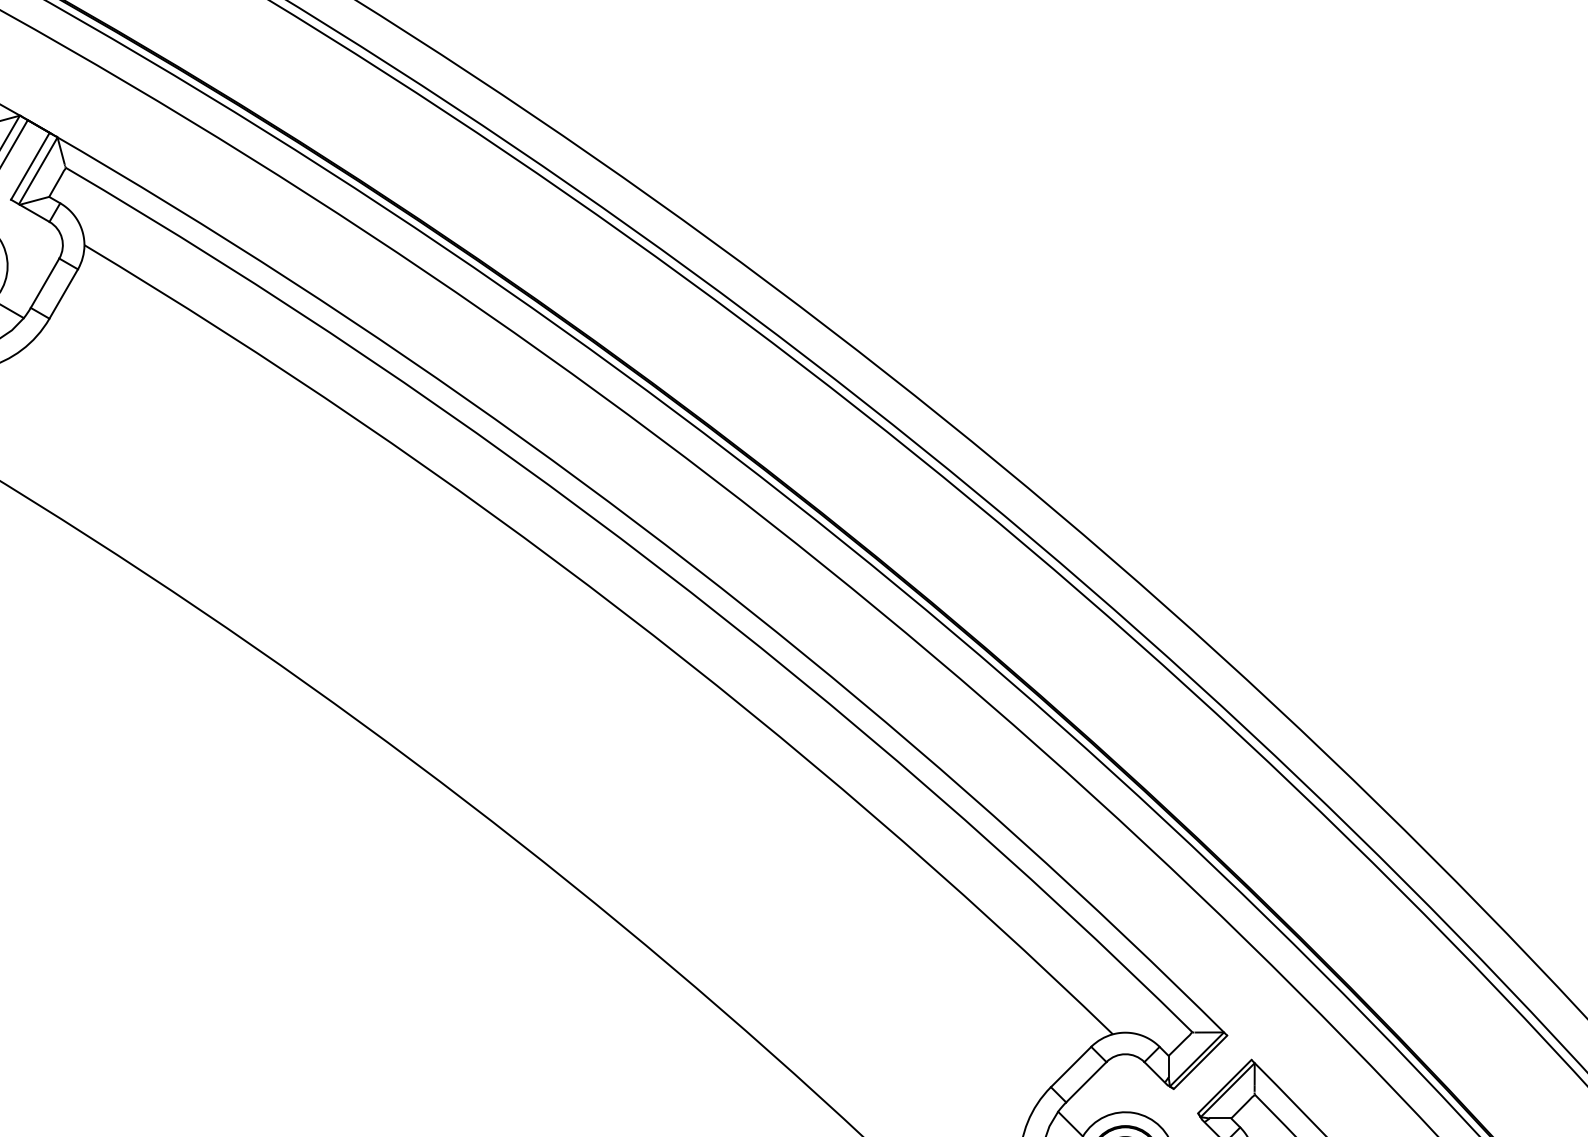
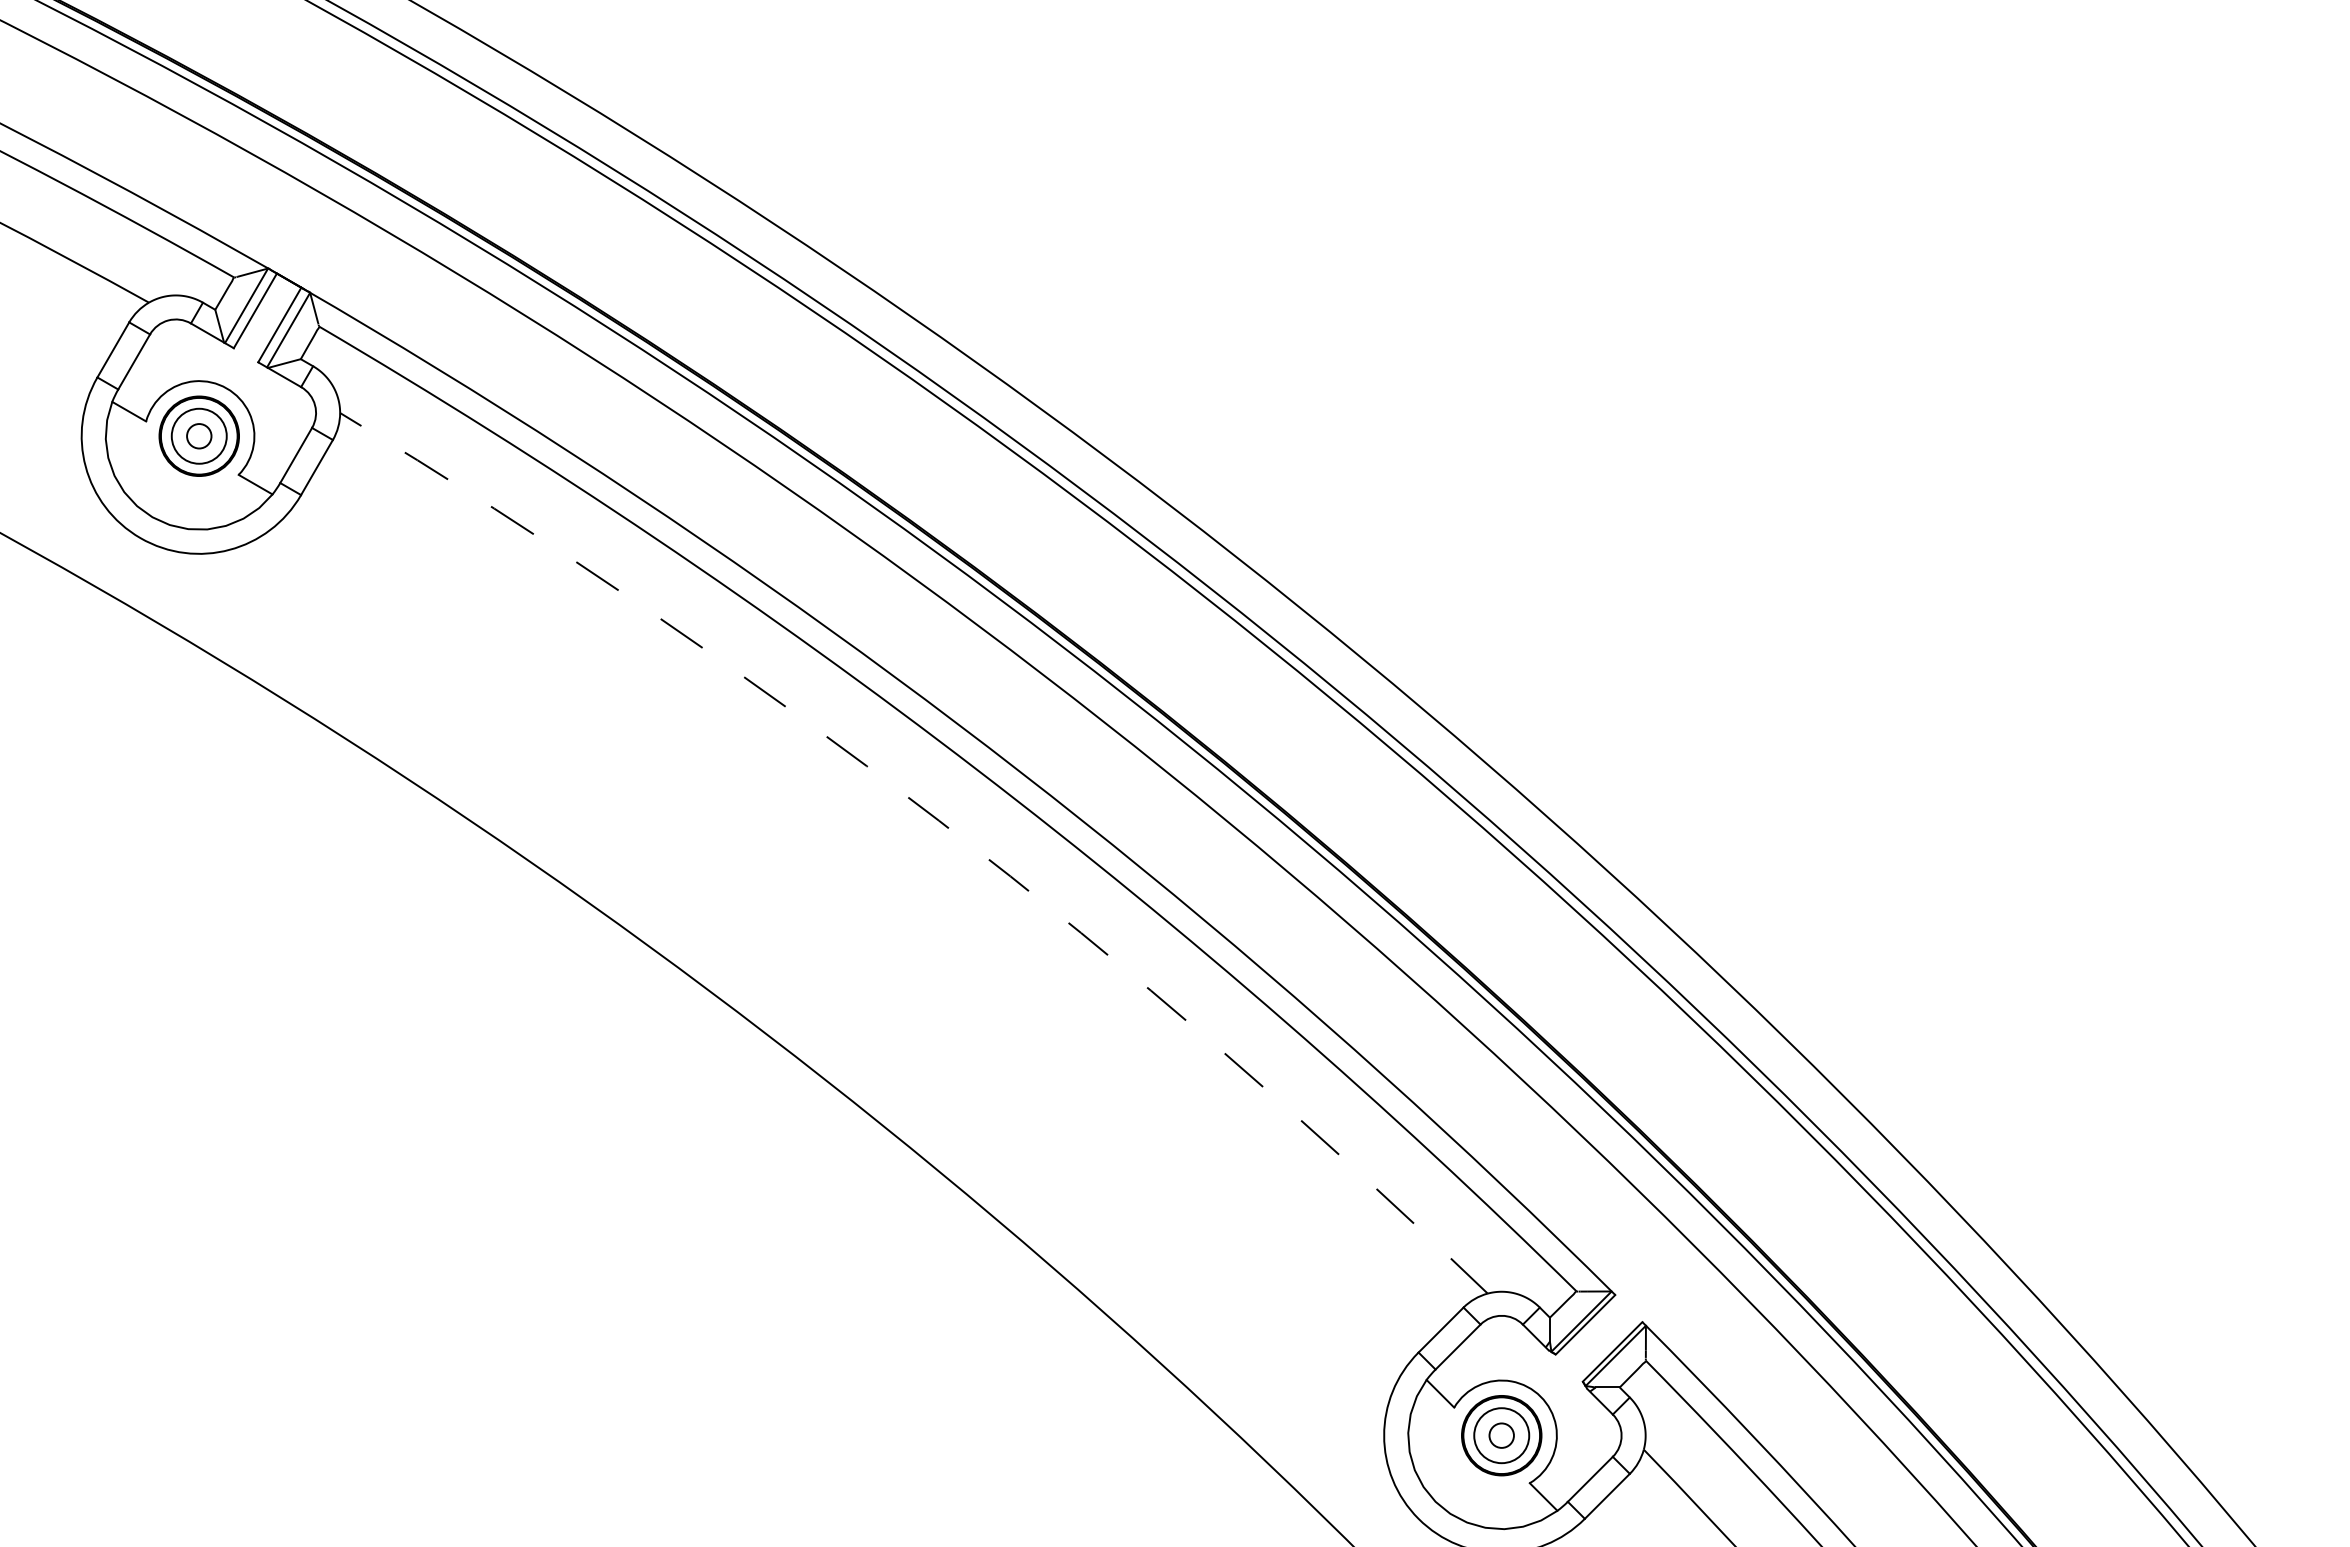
arc: (620, 610) -> (938, 820), solid -> dashed

